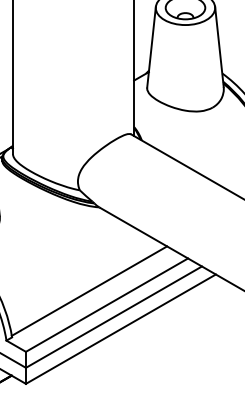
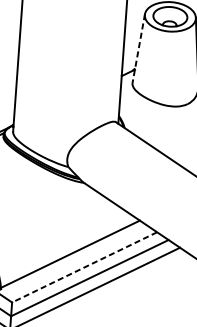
line: (151, 47) -> (138, 48), solid -> dashed
line: (107, 305) -> (85, 267), solid -> dashed

